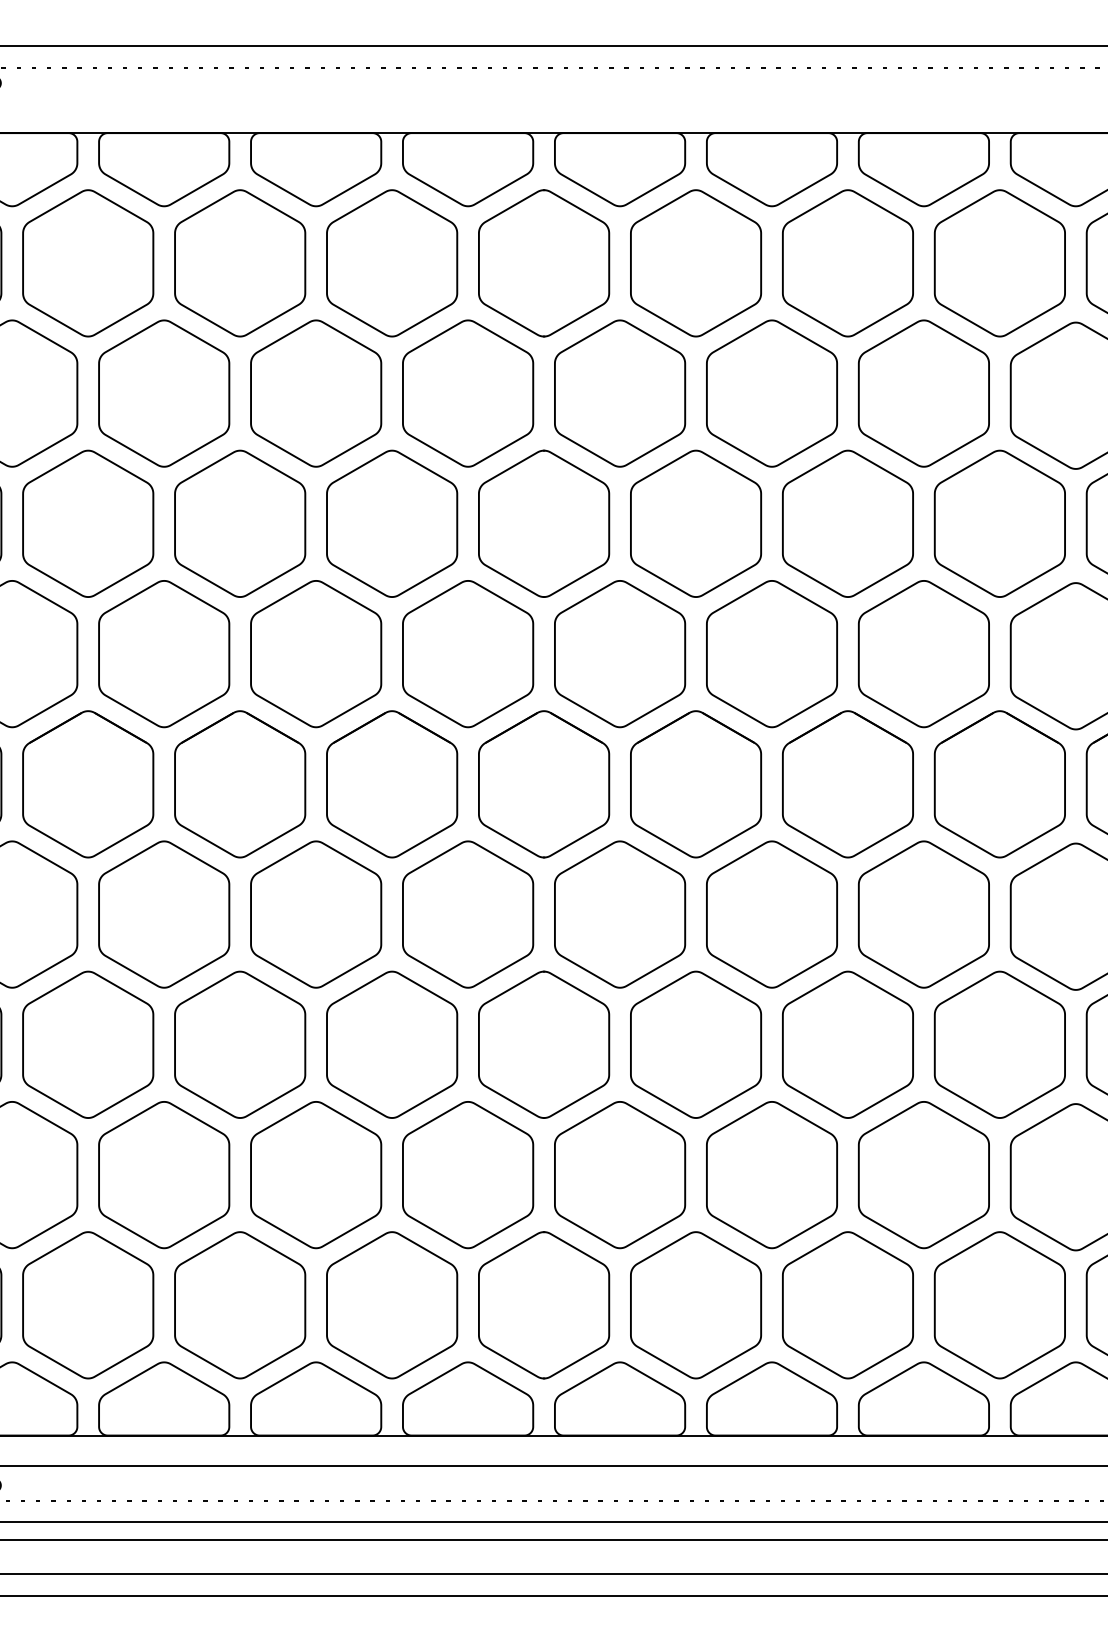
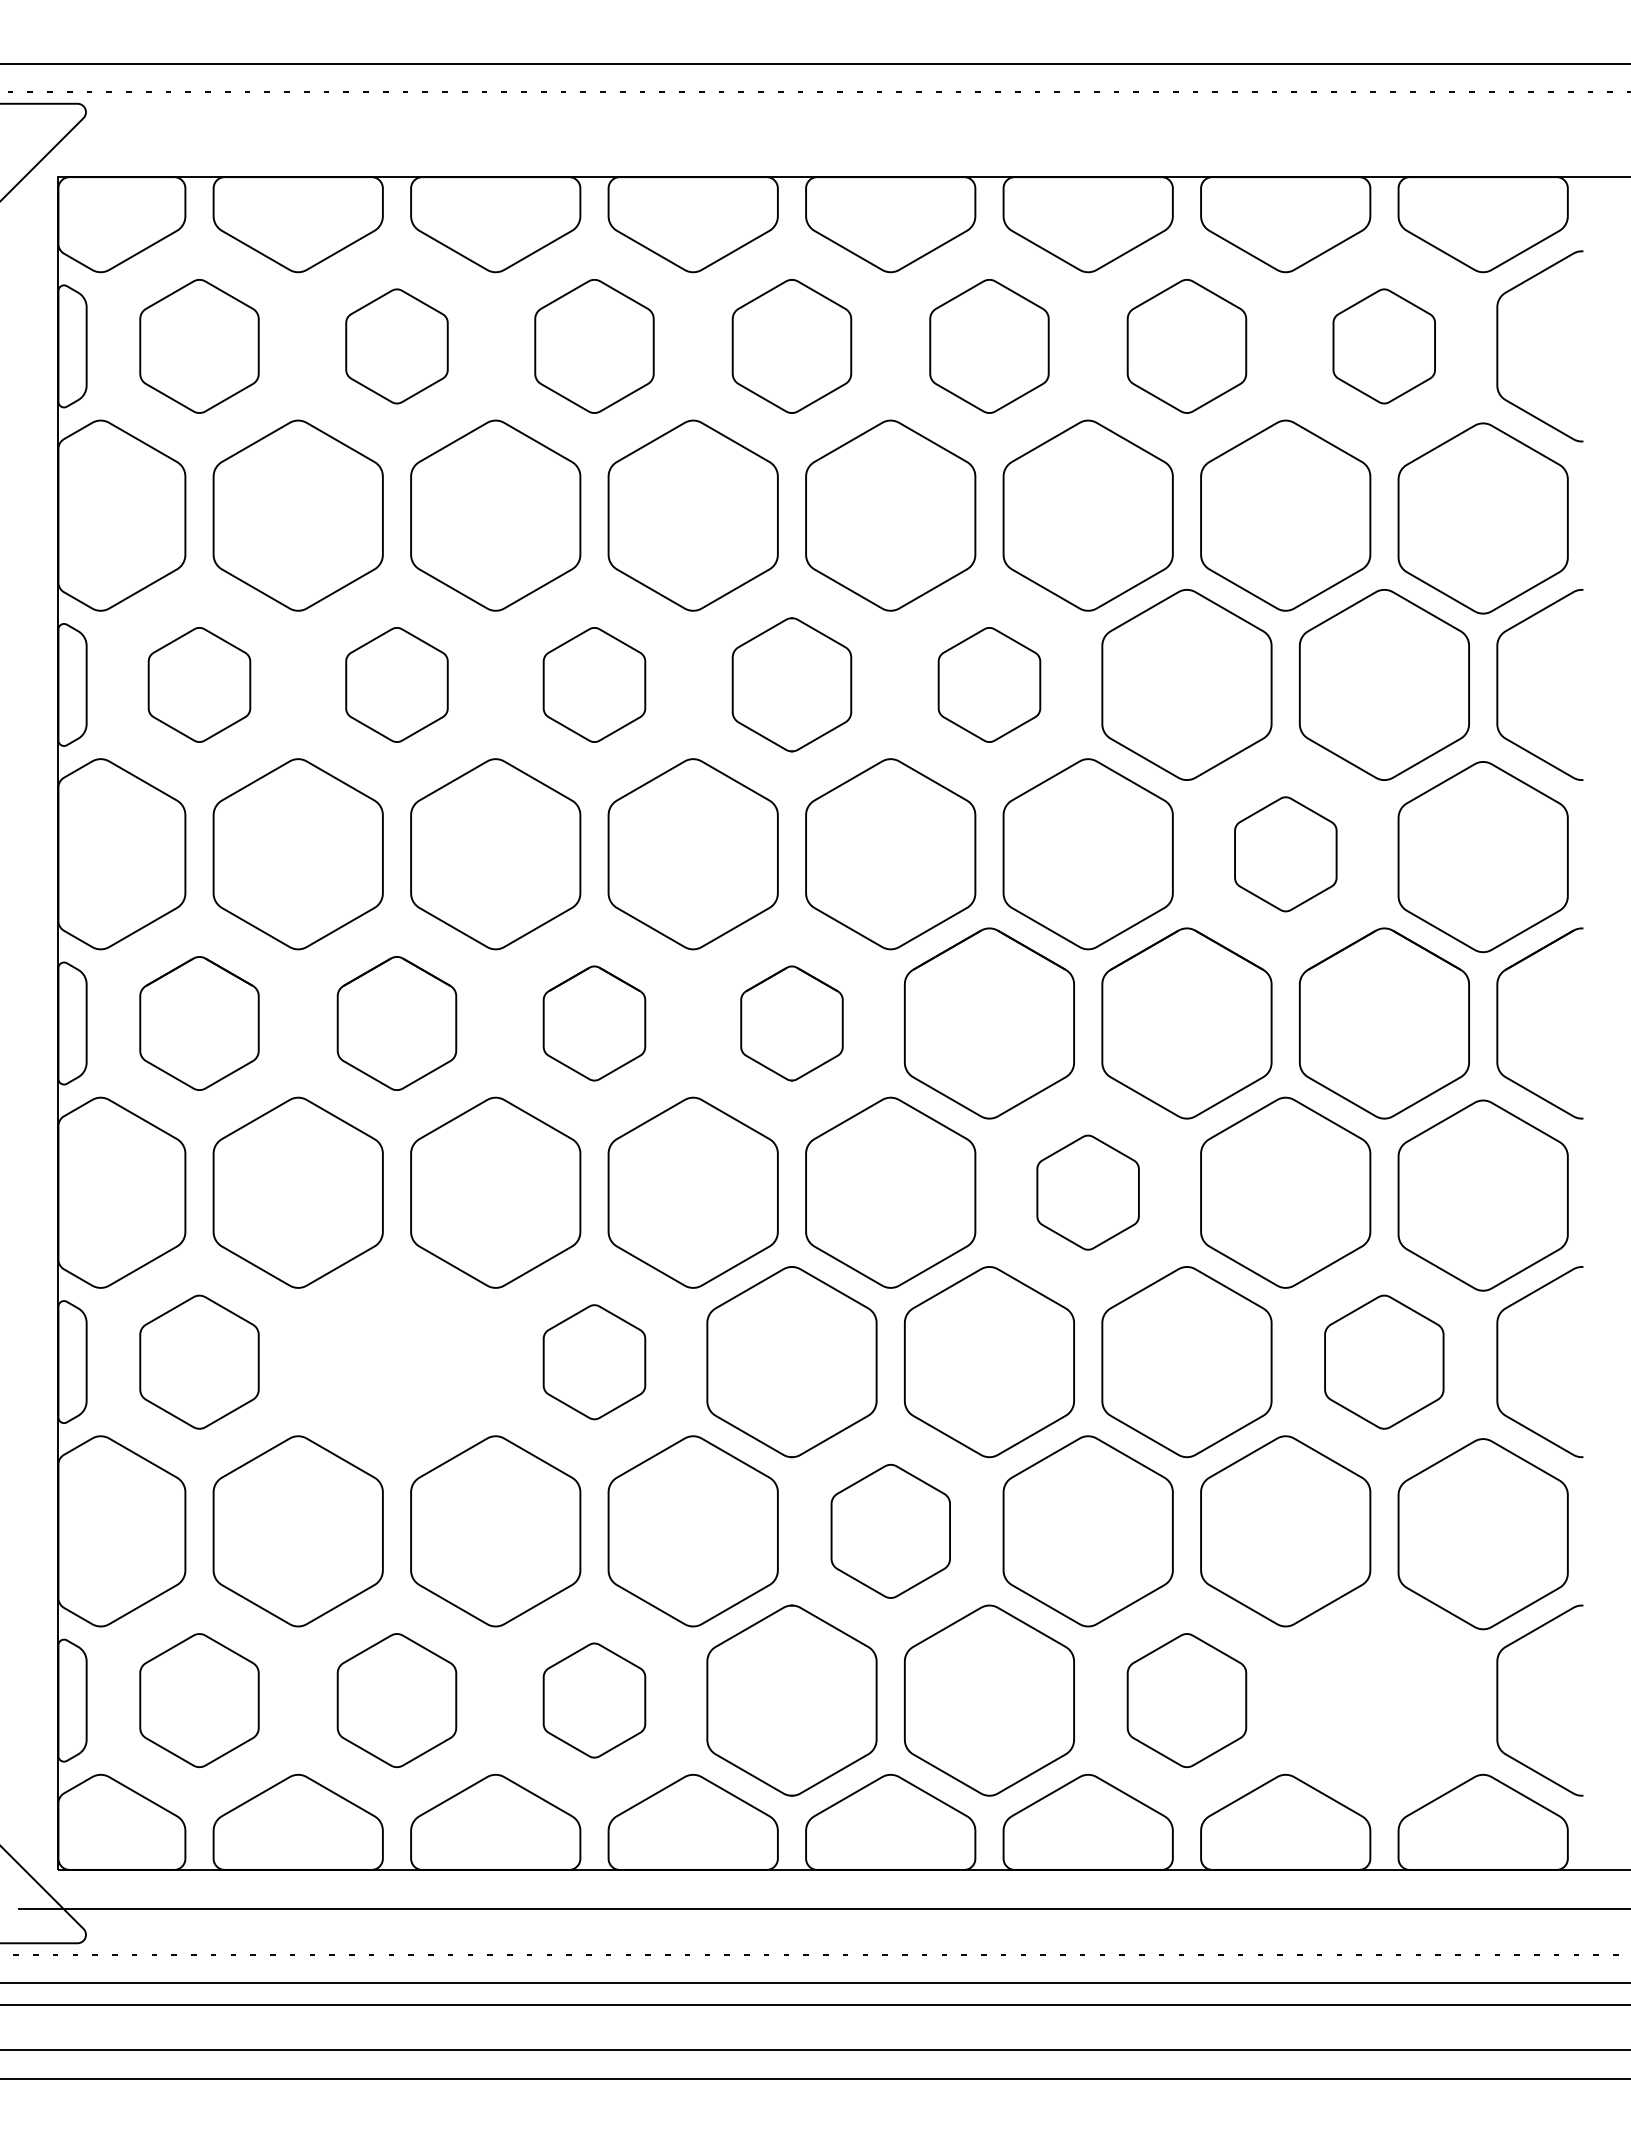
part: (88, 263) -> (199, 346), size x0.7
part: (239, 263) -> (396, 346), size x0.6
part: (392, 263) -> (594, 346), size x0.7
part: (543, 263) -> (791, 346), size x0.7
part: (696, 263) -> (989, 346), size x0.7
part: (847, 263) -> (1186, 346), size x0.7
part: (999, 263) -> (1383, 346), size x0.6
part: (88, 523) -> (199, 684), size x0.6
part: (239, 523) -> (396, 684), size x0.6
part: (392, 523) -> (594, 684), size x0.6
part: (543, 523) -> (791, 684), size x0.7
part: (696, 523) -> (989, 684), size x0.6
part: (923, 654) -> (1285, 854), size x0.6
part: (88, 784) -> (199, 1023), size x0.7
part: (239, 784) -> (396, 1023), size x0.7
part: (392, 784) -> (594, 1023), size x0.6
part: (543, 784) -> (791, 1023), size x0.6
part: (771, 914) -> (1087, 1192), size x0.6
part: (88, 1045) -> (199, 1362), size x0.7
part: (239, 1045) -> (396, 1362), removed
part: (392, 1045) -> (594, 1362), size x0.6
part: (999, 1045) -> (1383, 1362), size x0.7
part: (619, 1175) -> (890, 1531), size x0.7
part: (88, 1305) -> (199, 1700), size x0.7
part: (239, 1305) -> (396, 1700), size x0.7
part: (392, 1305) -> (594, 1700), size x0.6
part: (847, 1305) -> (1186, 1700), size x0.7
part: (999, 1305) -> (1383, 1700), removed

